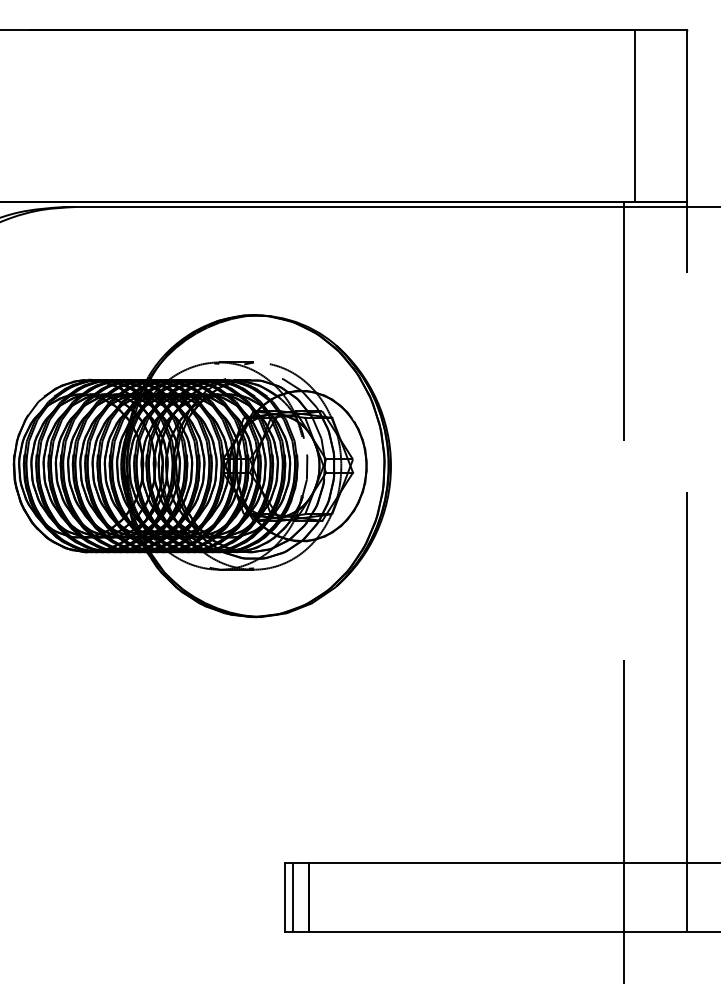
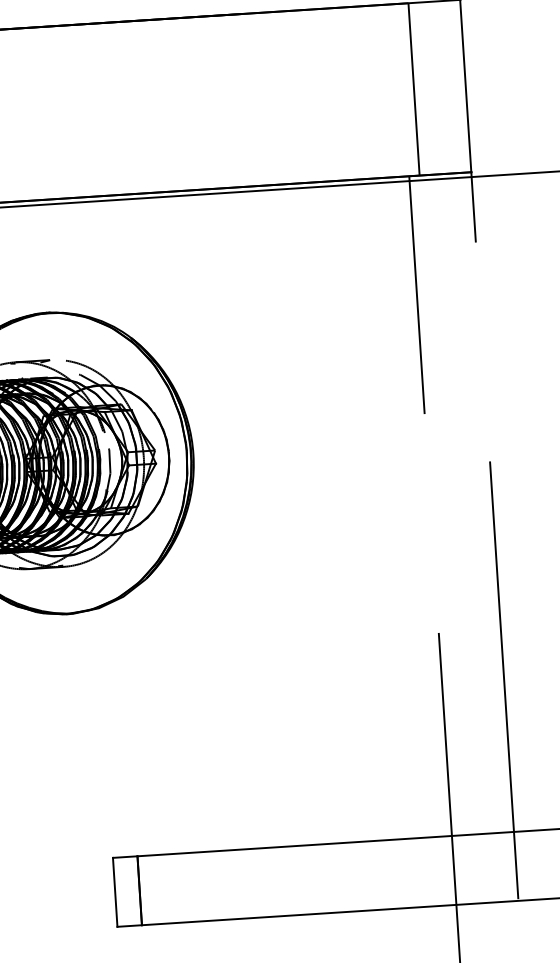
line: (292, 897) -> (123, 891), removed

